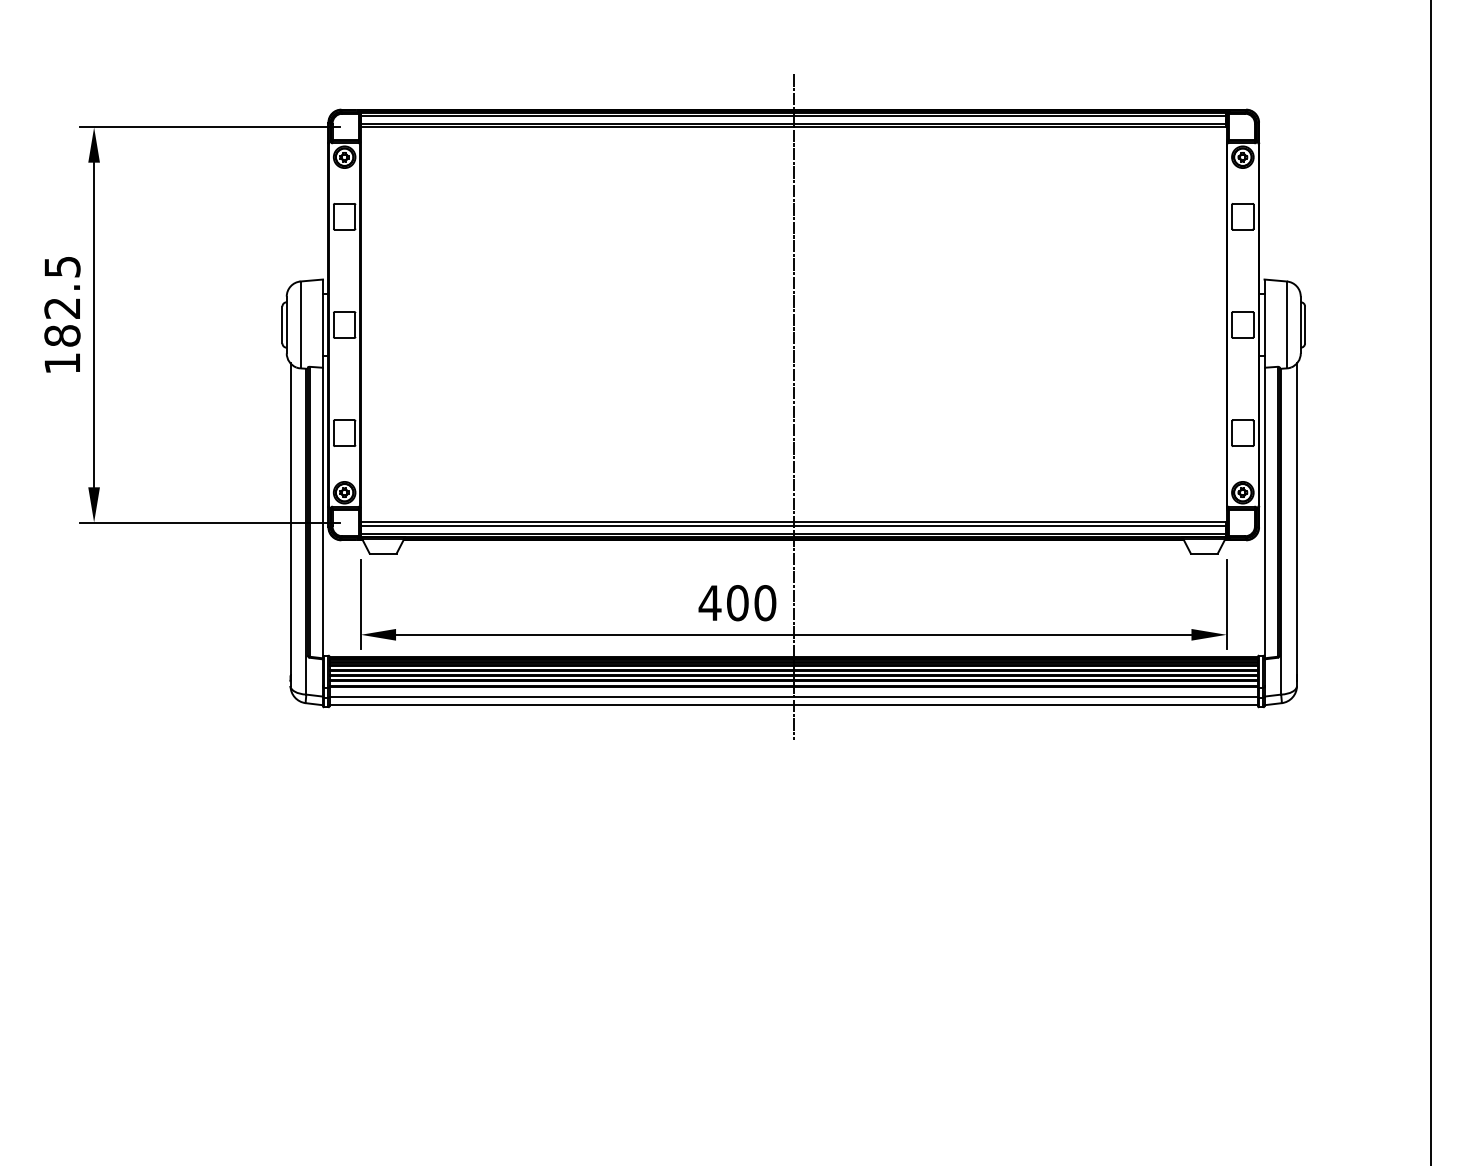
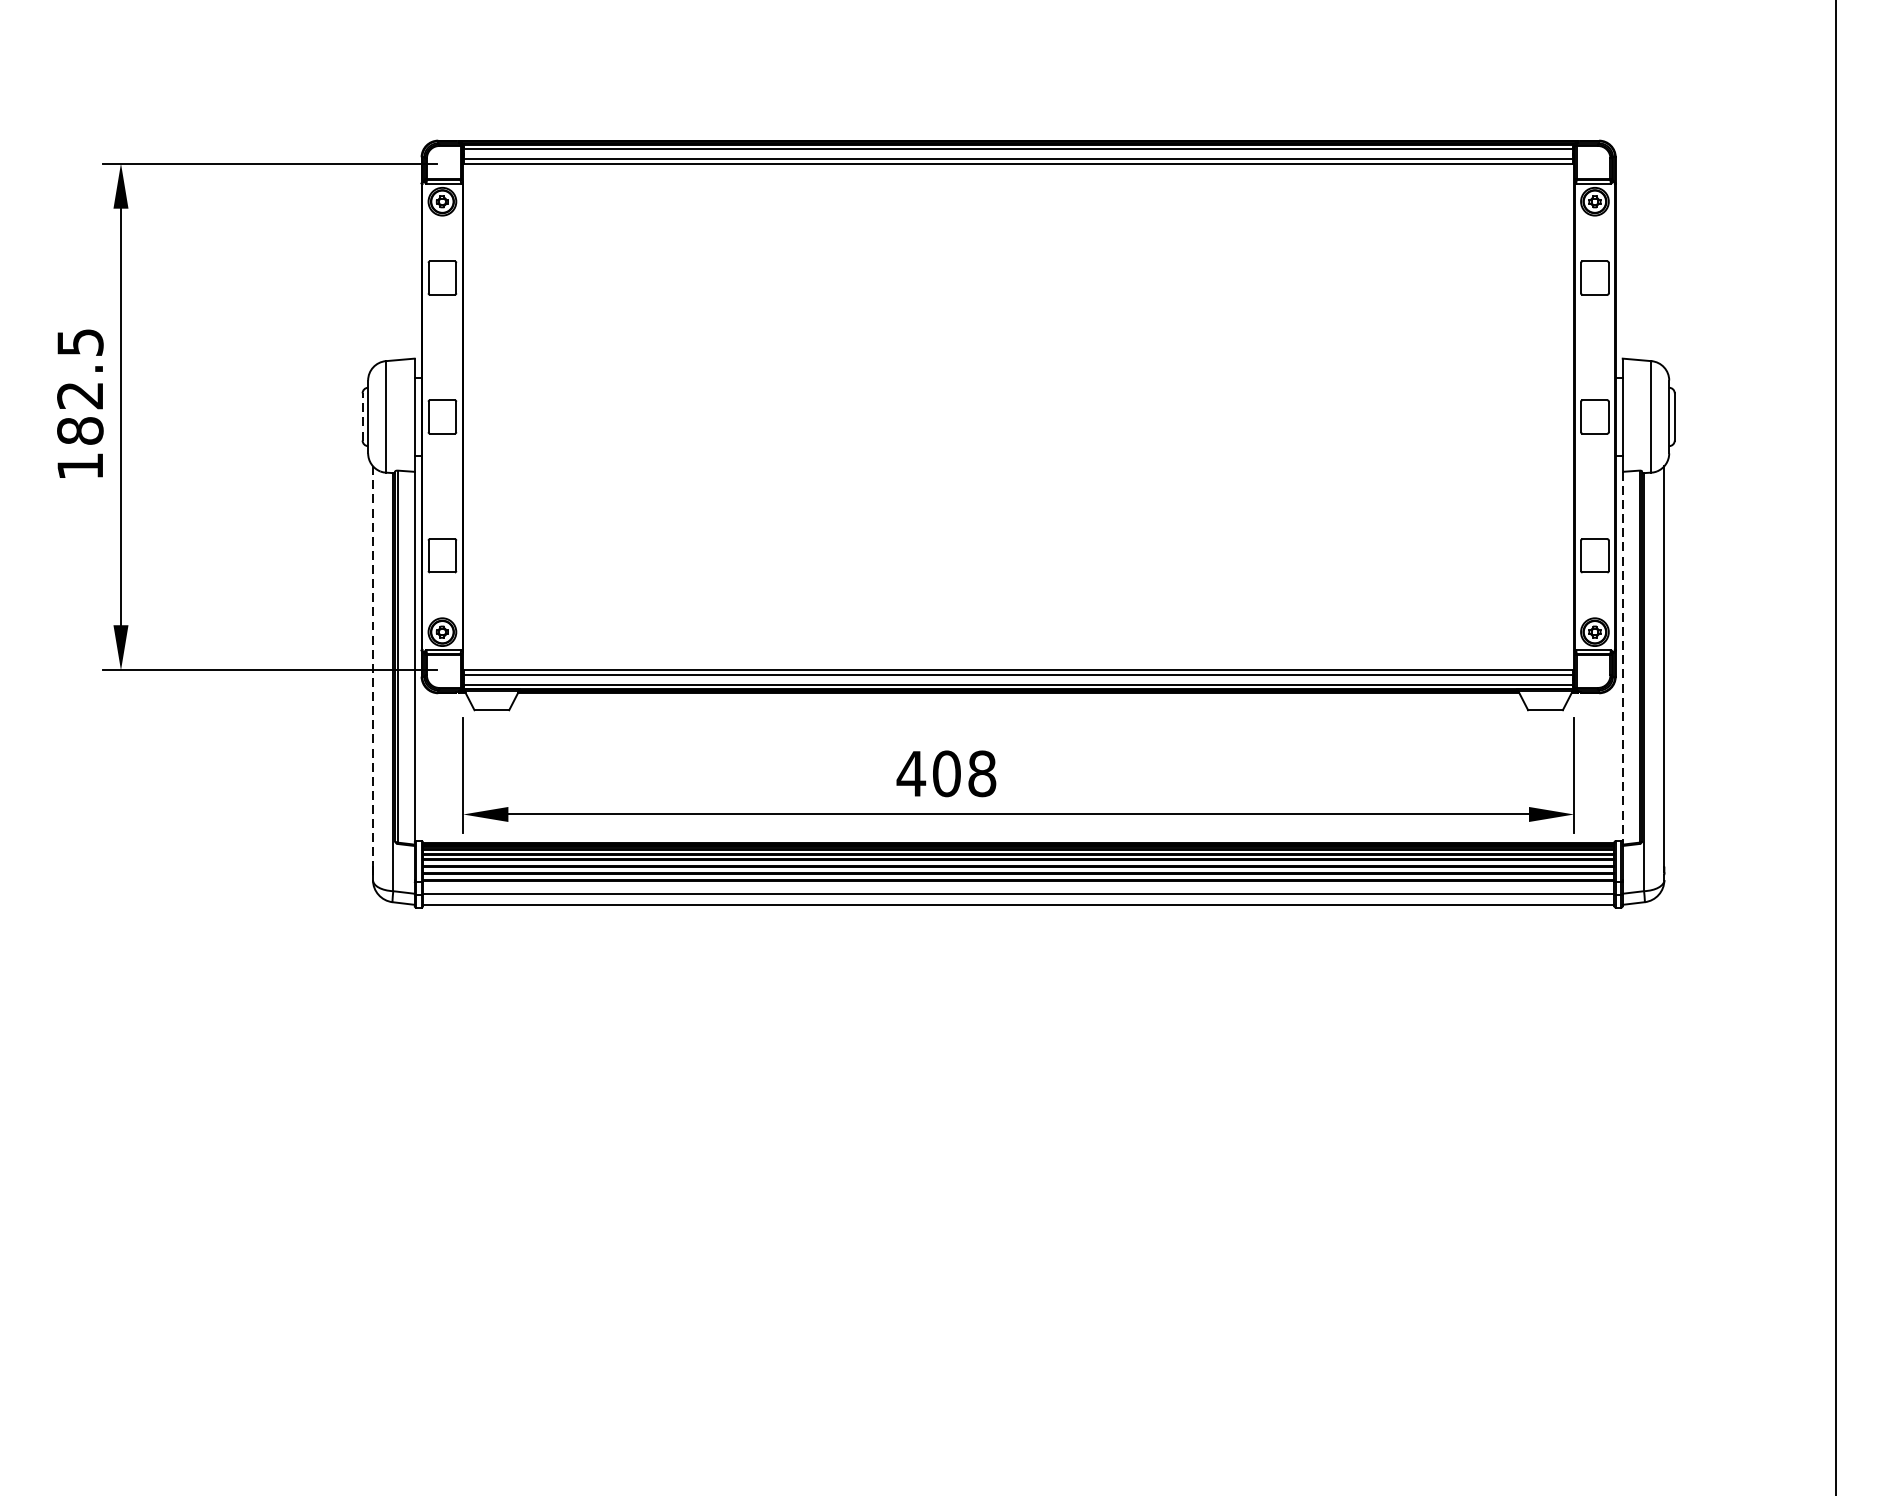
line: (282, 324) -> (362, 416), solid -> dashed
line: (793, 407) -> (1018, 522), removed
line: (1264, 513) -> (1622, 658), solid -> dashed
line: (290, 519) -> (372, 666), solid -> dashed
text: (765, 603) -> (982, 774), 400 -> 408

